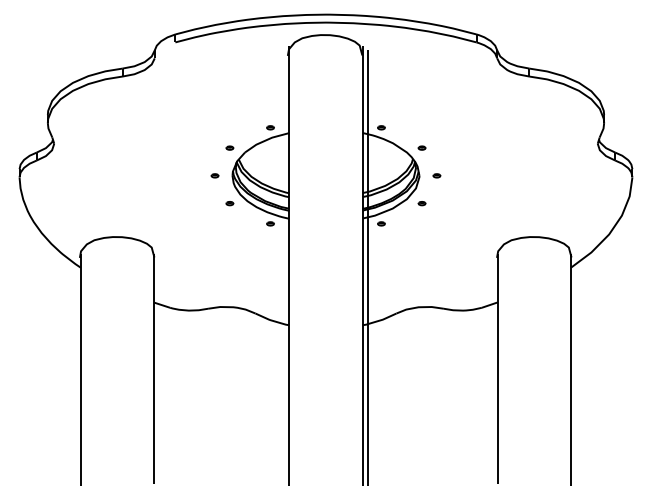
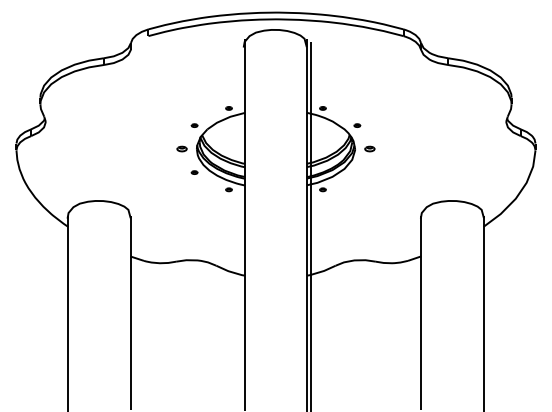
part: (214, 175) -> (181, 148), size x1.6
part: (436, 175) -> (369, 148), size x1.6
part: (421, 203) -> (356, 172), removed

